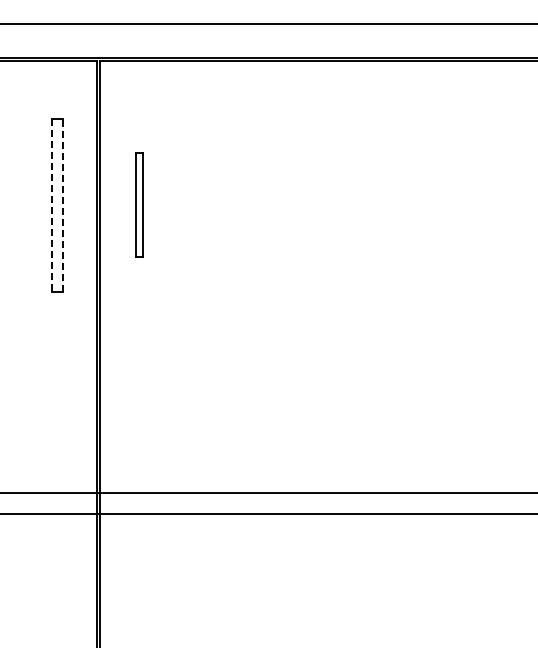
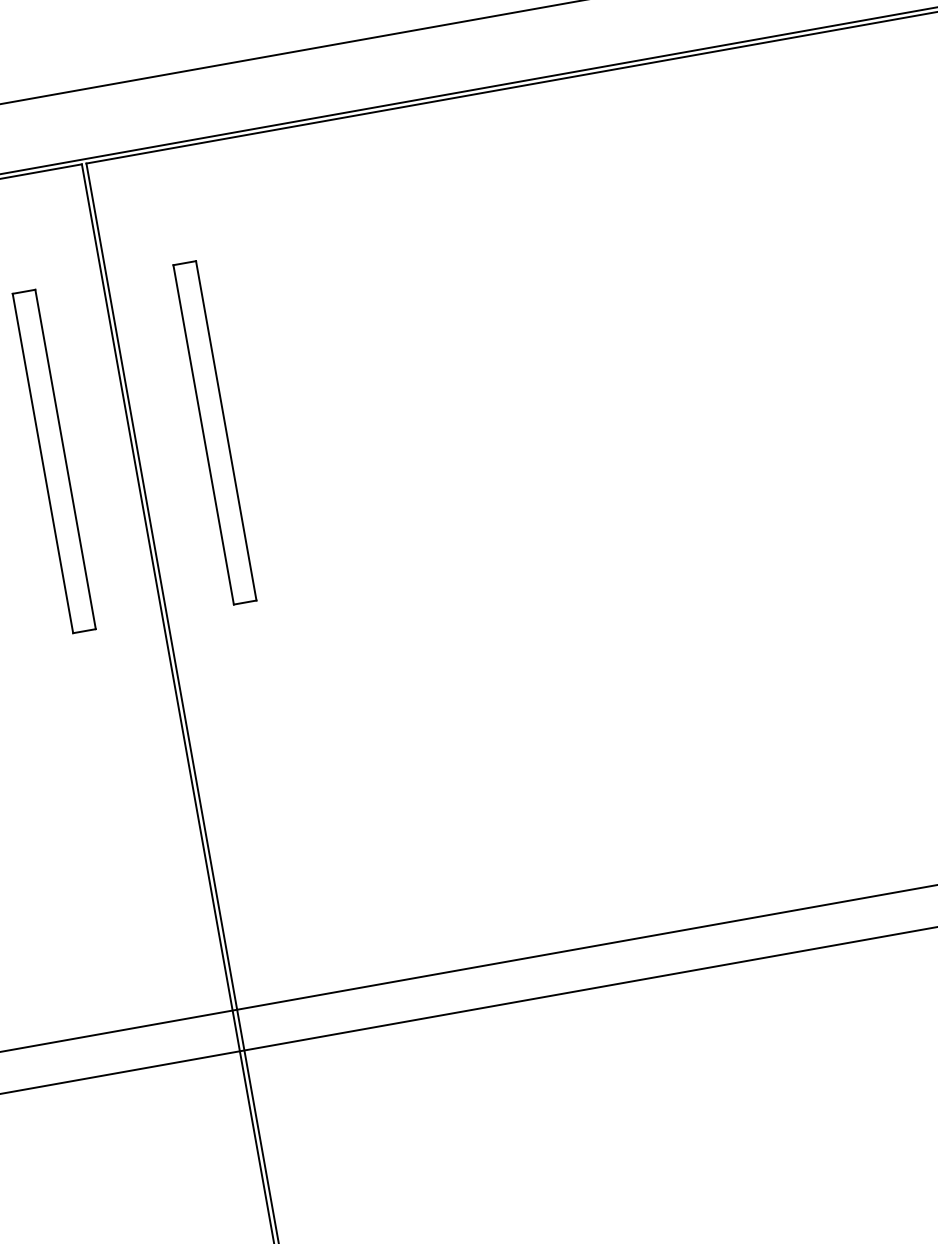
line: (51, 205) -> (42, 463), dashed -> solid
line: (63, 205) -> (66, 459), dashed -> solid
part: (139, 205) -> (215, 433), size x1.67

